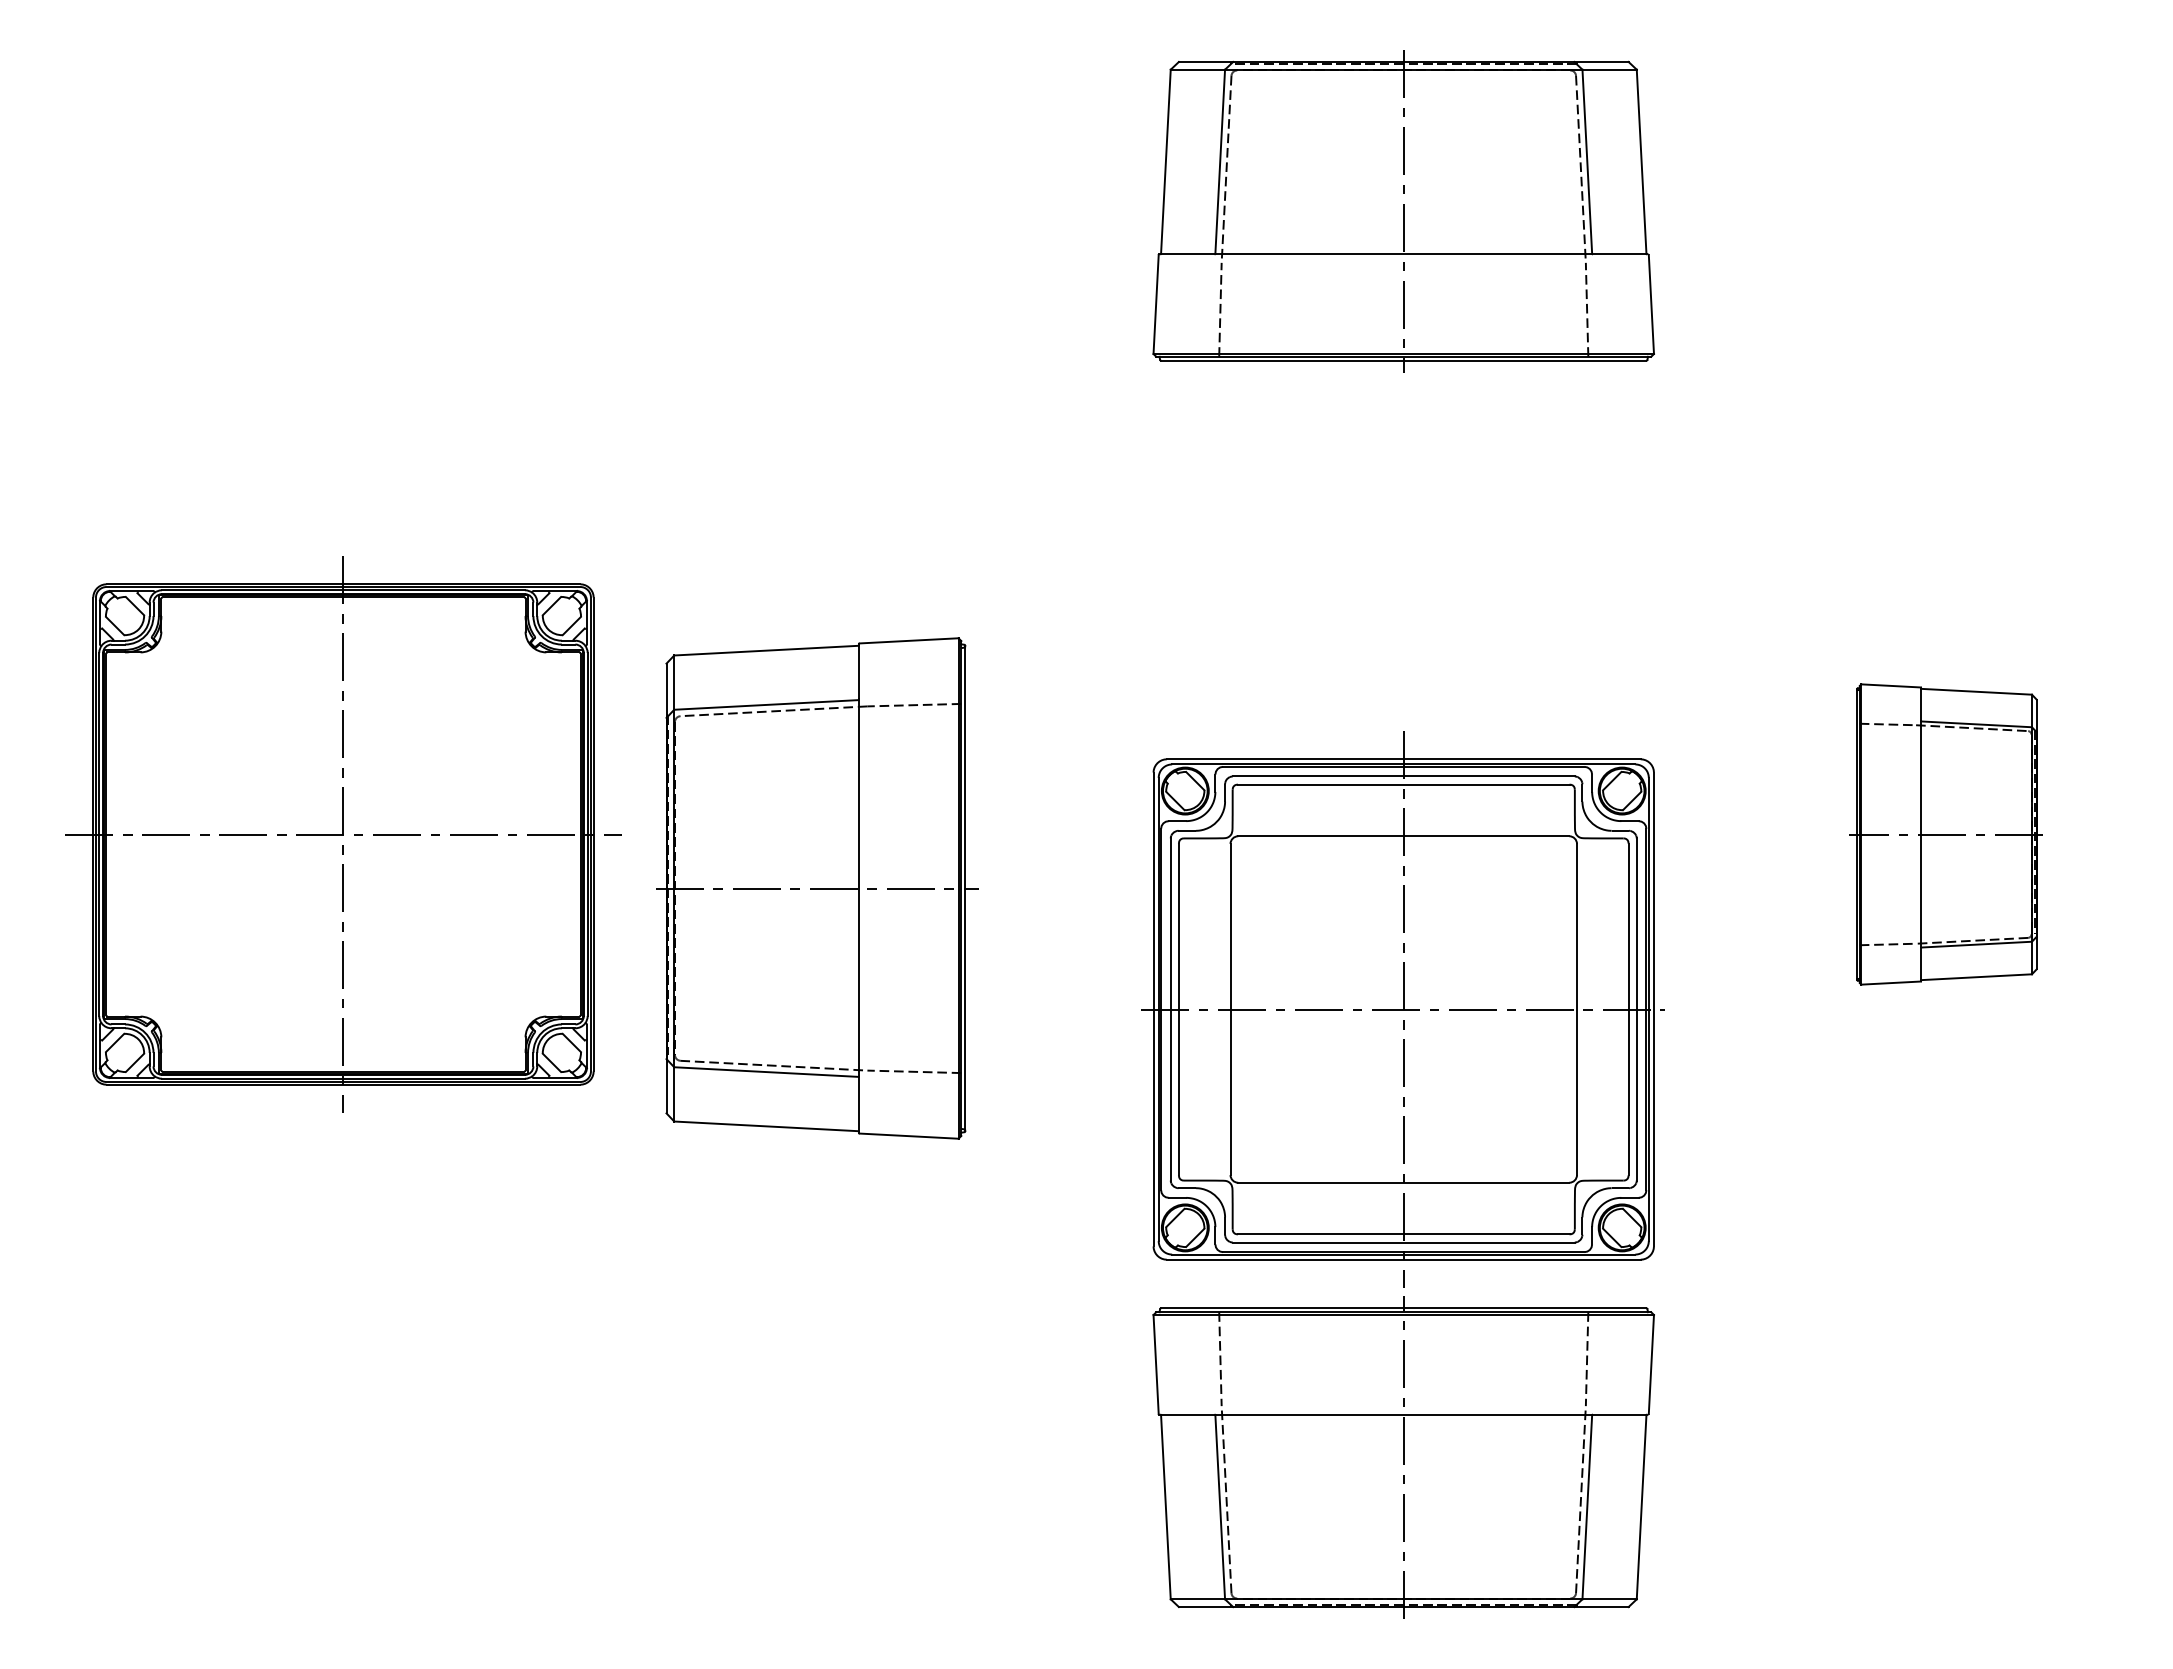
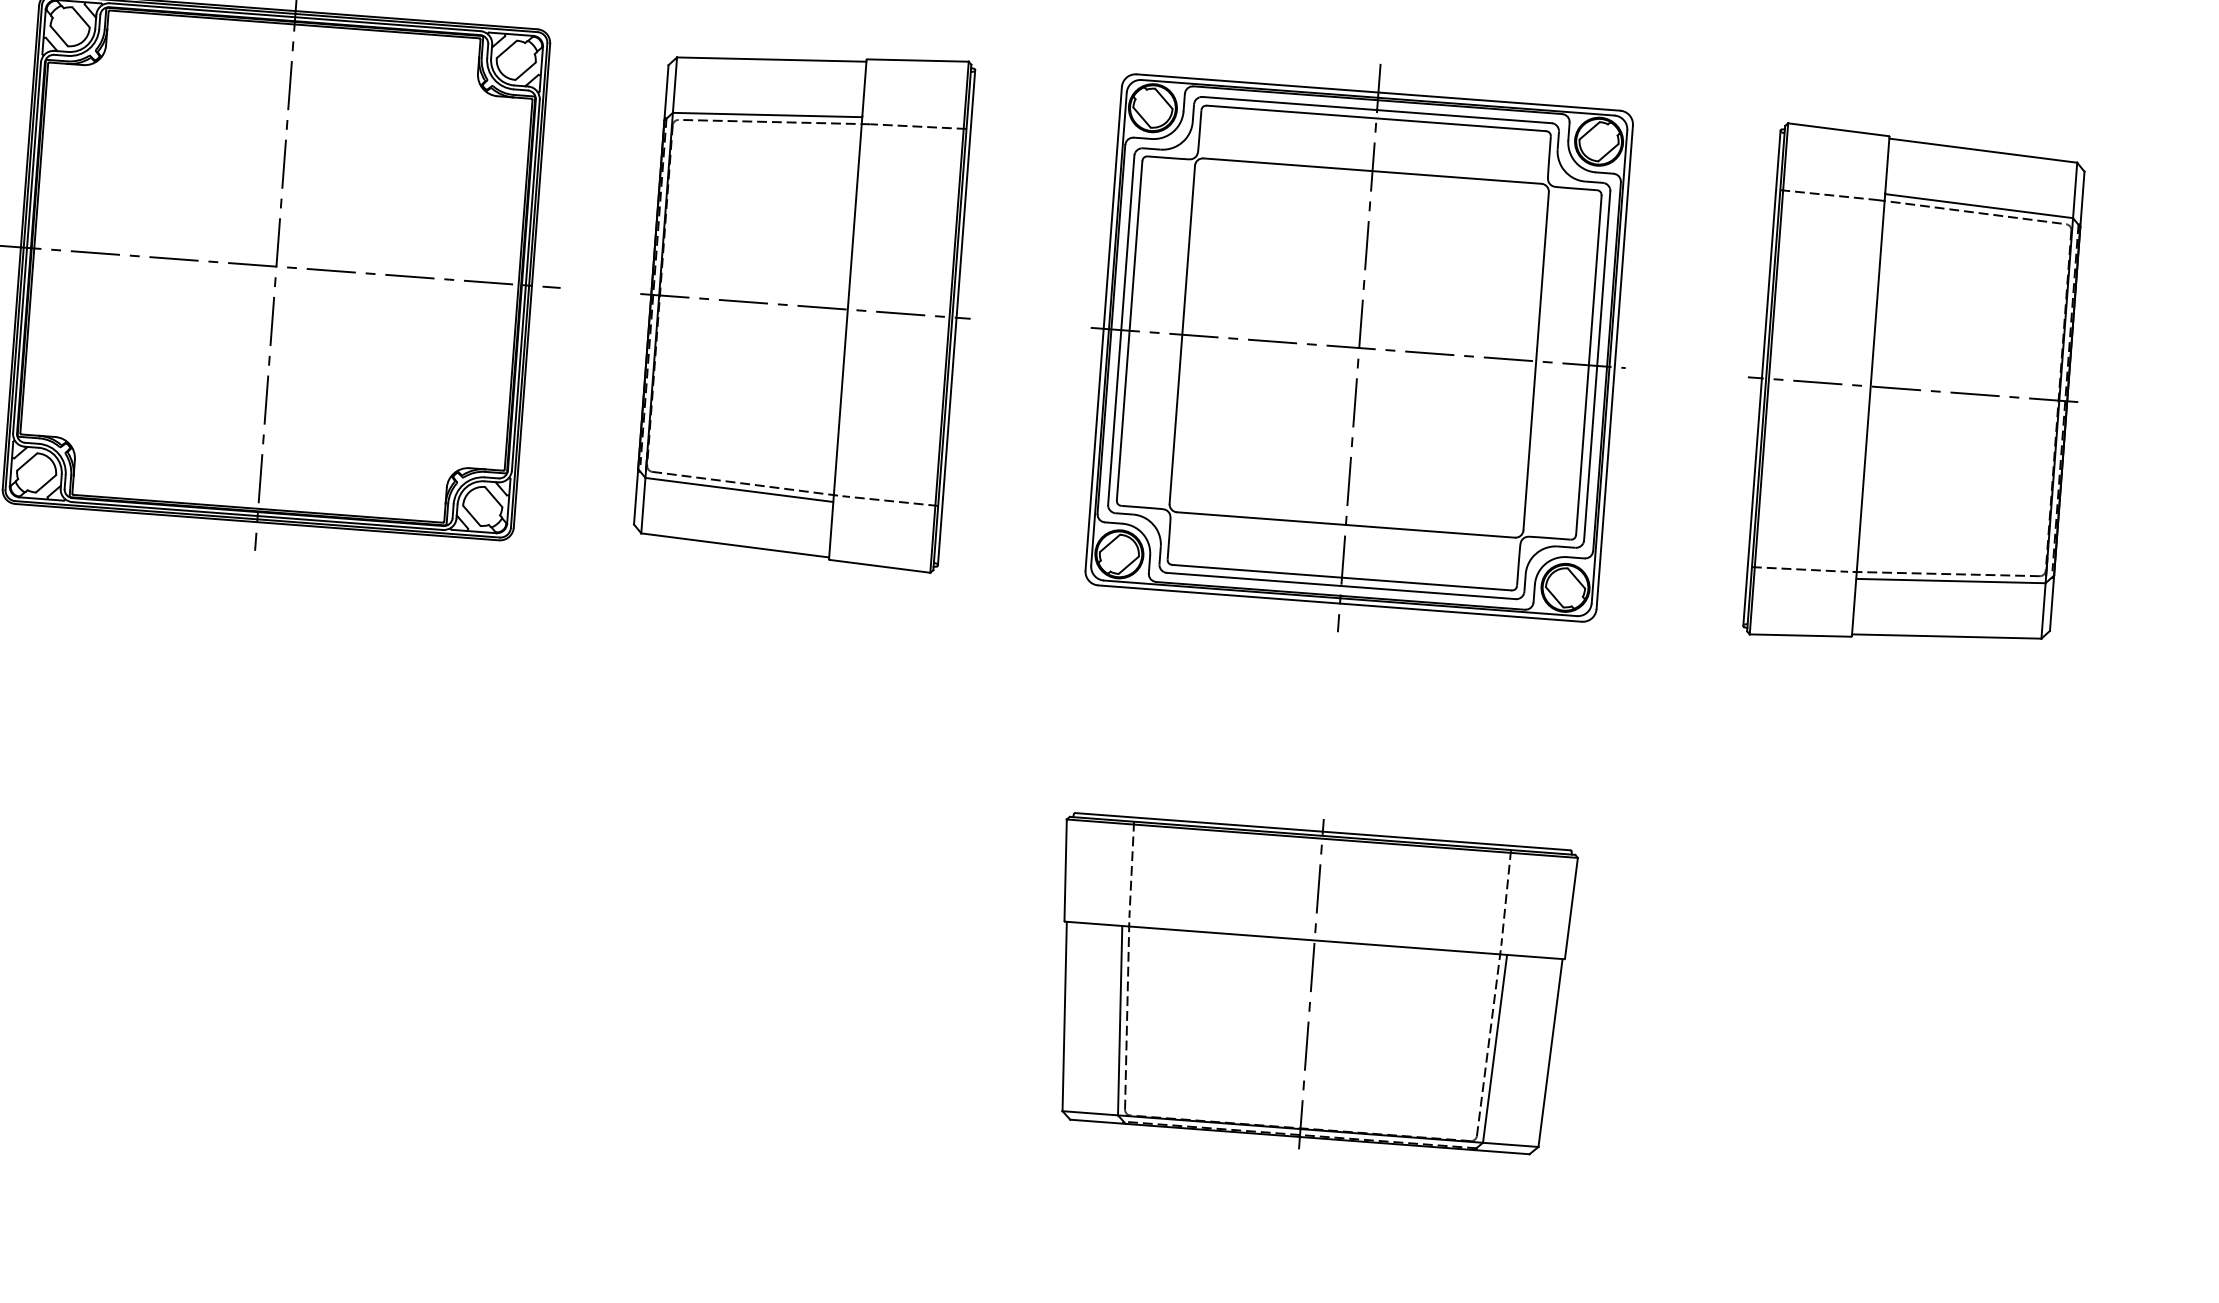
part: (1945, 834) -> (1912, 389), size x1.67
part: (817, 888) -> (805, 306), moved
part: (1402, 1009) -> (1357, 347), moved

